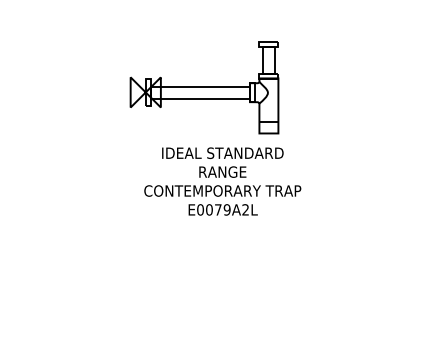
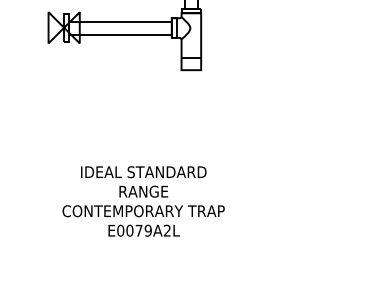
text: (222, 181) -> (143, 201), moved

